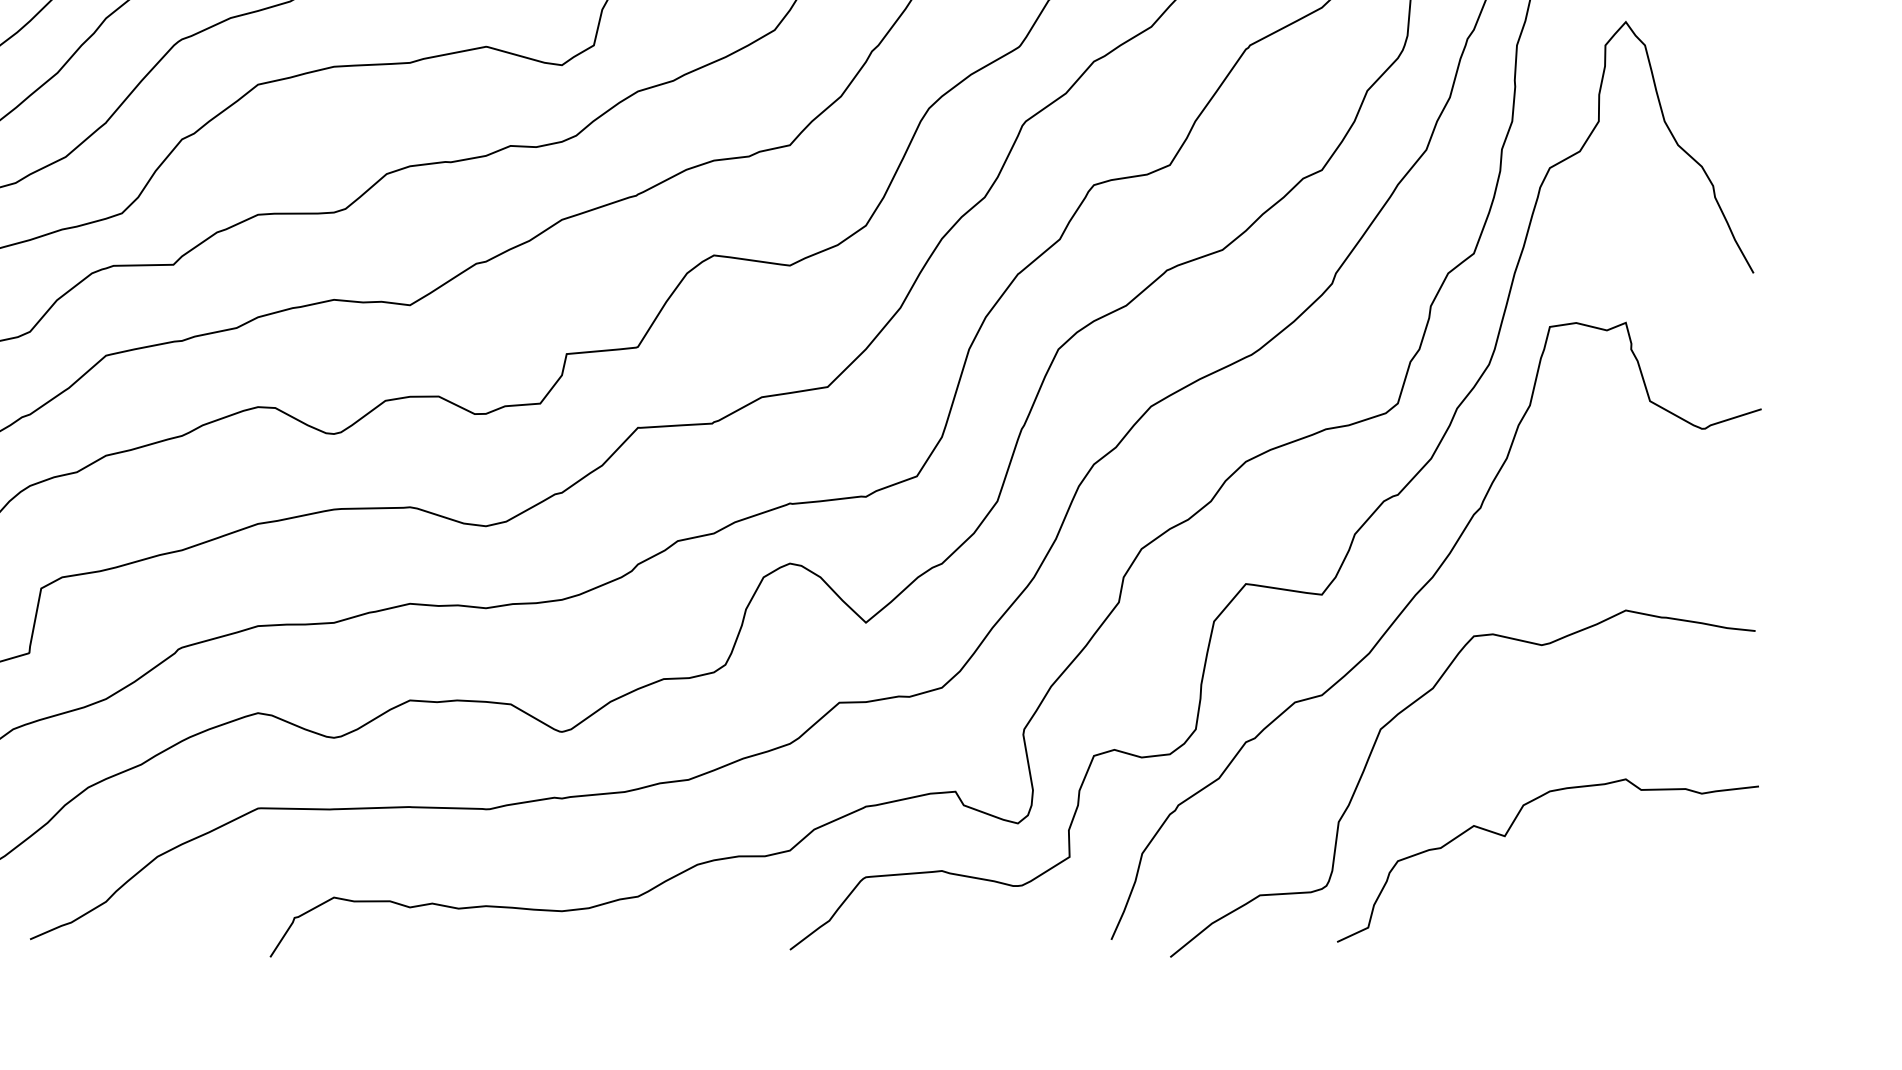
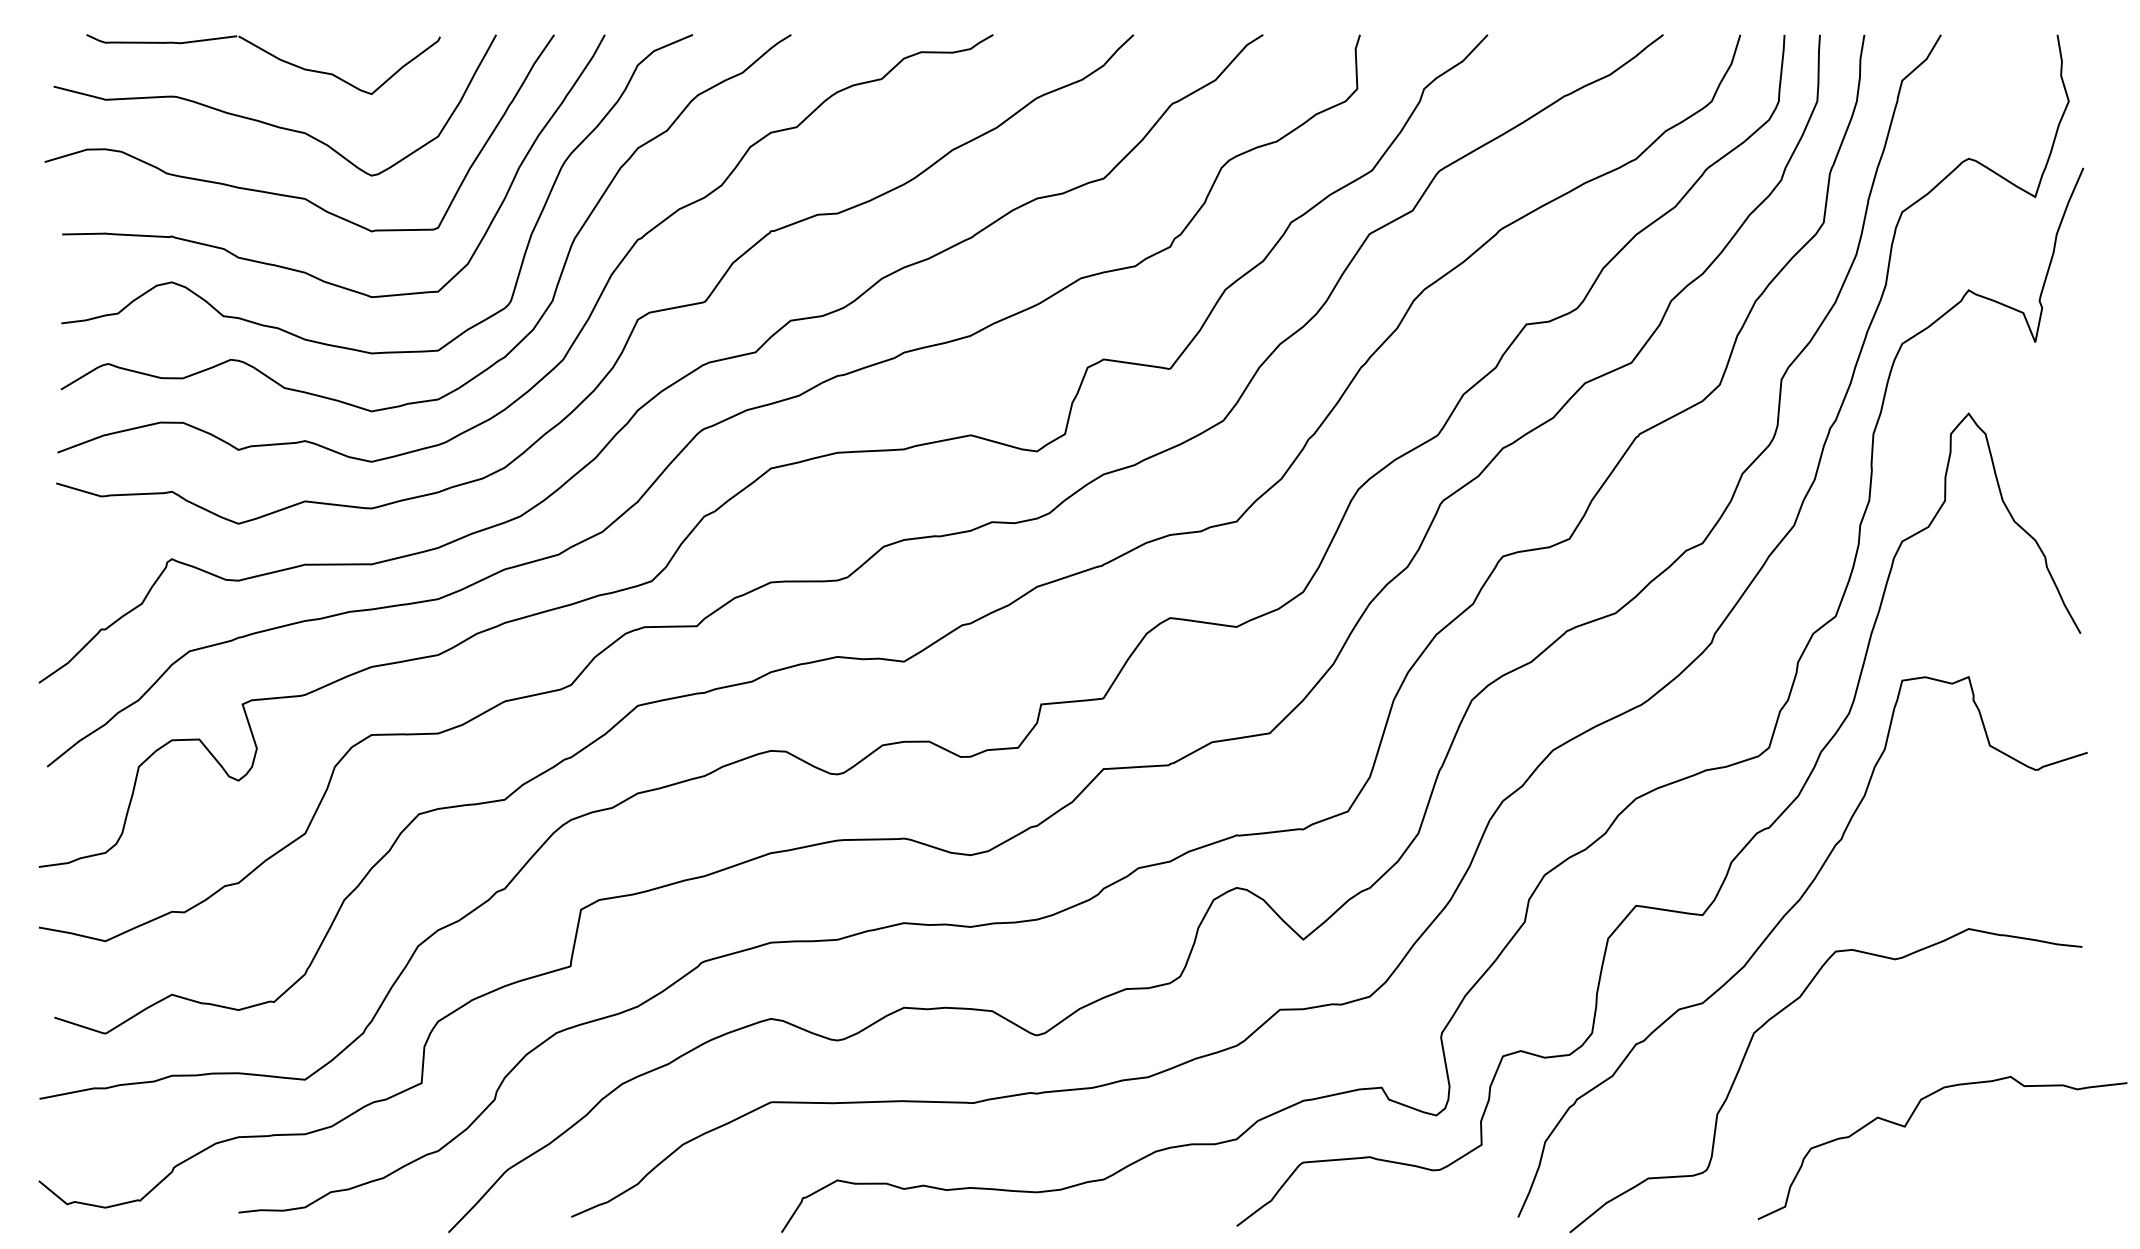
curve: (1507, 833) -> (1907, 1124), moved

